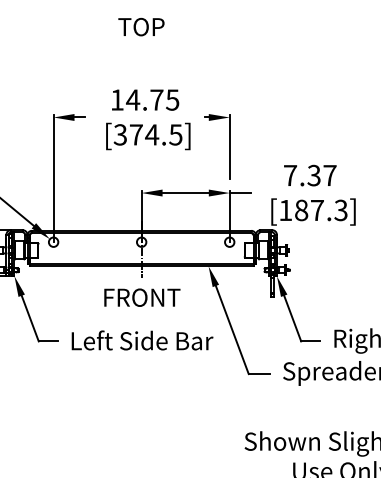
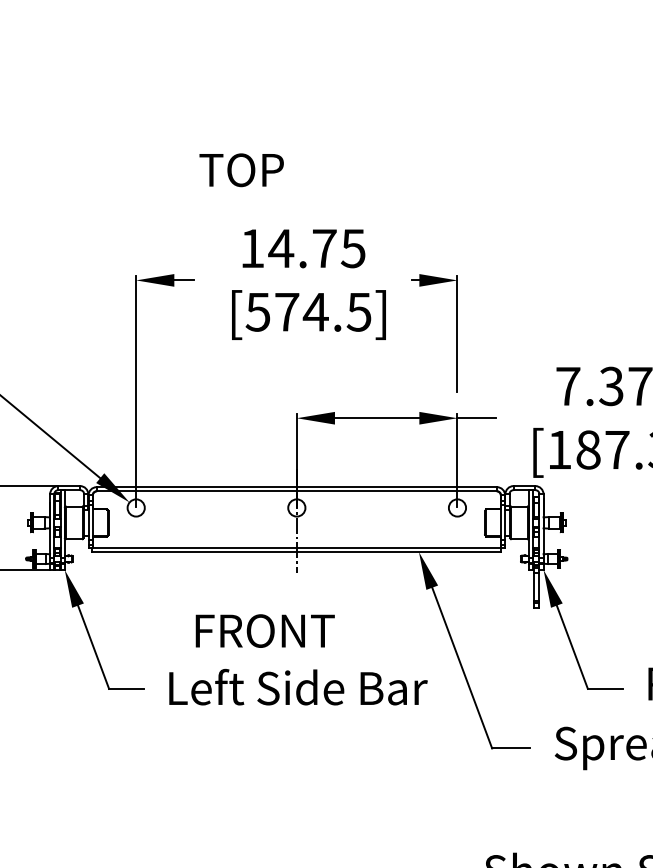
text: (141, 26) -> (241, 169), moved
text: (120, 134) -> (258, 311), [374.5] -> [574.5]
text: (142, 297) -> (265, 630), moved

